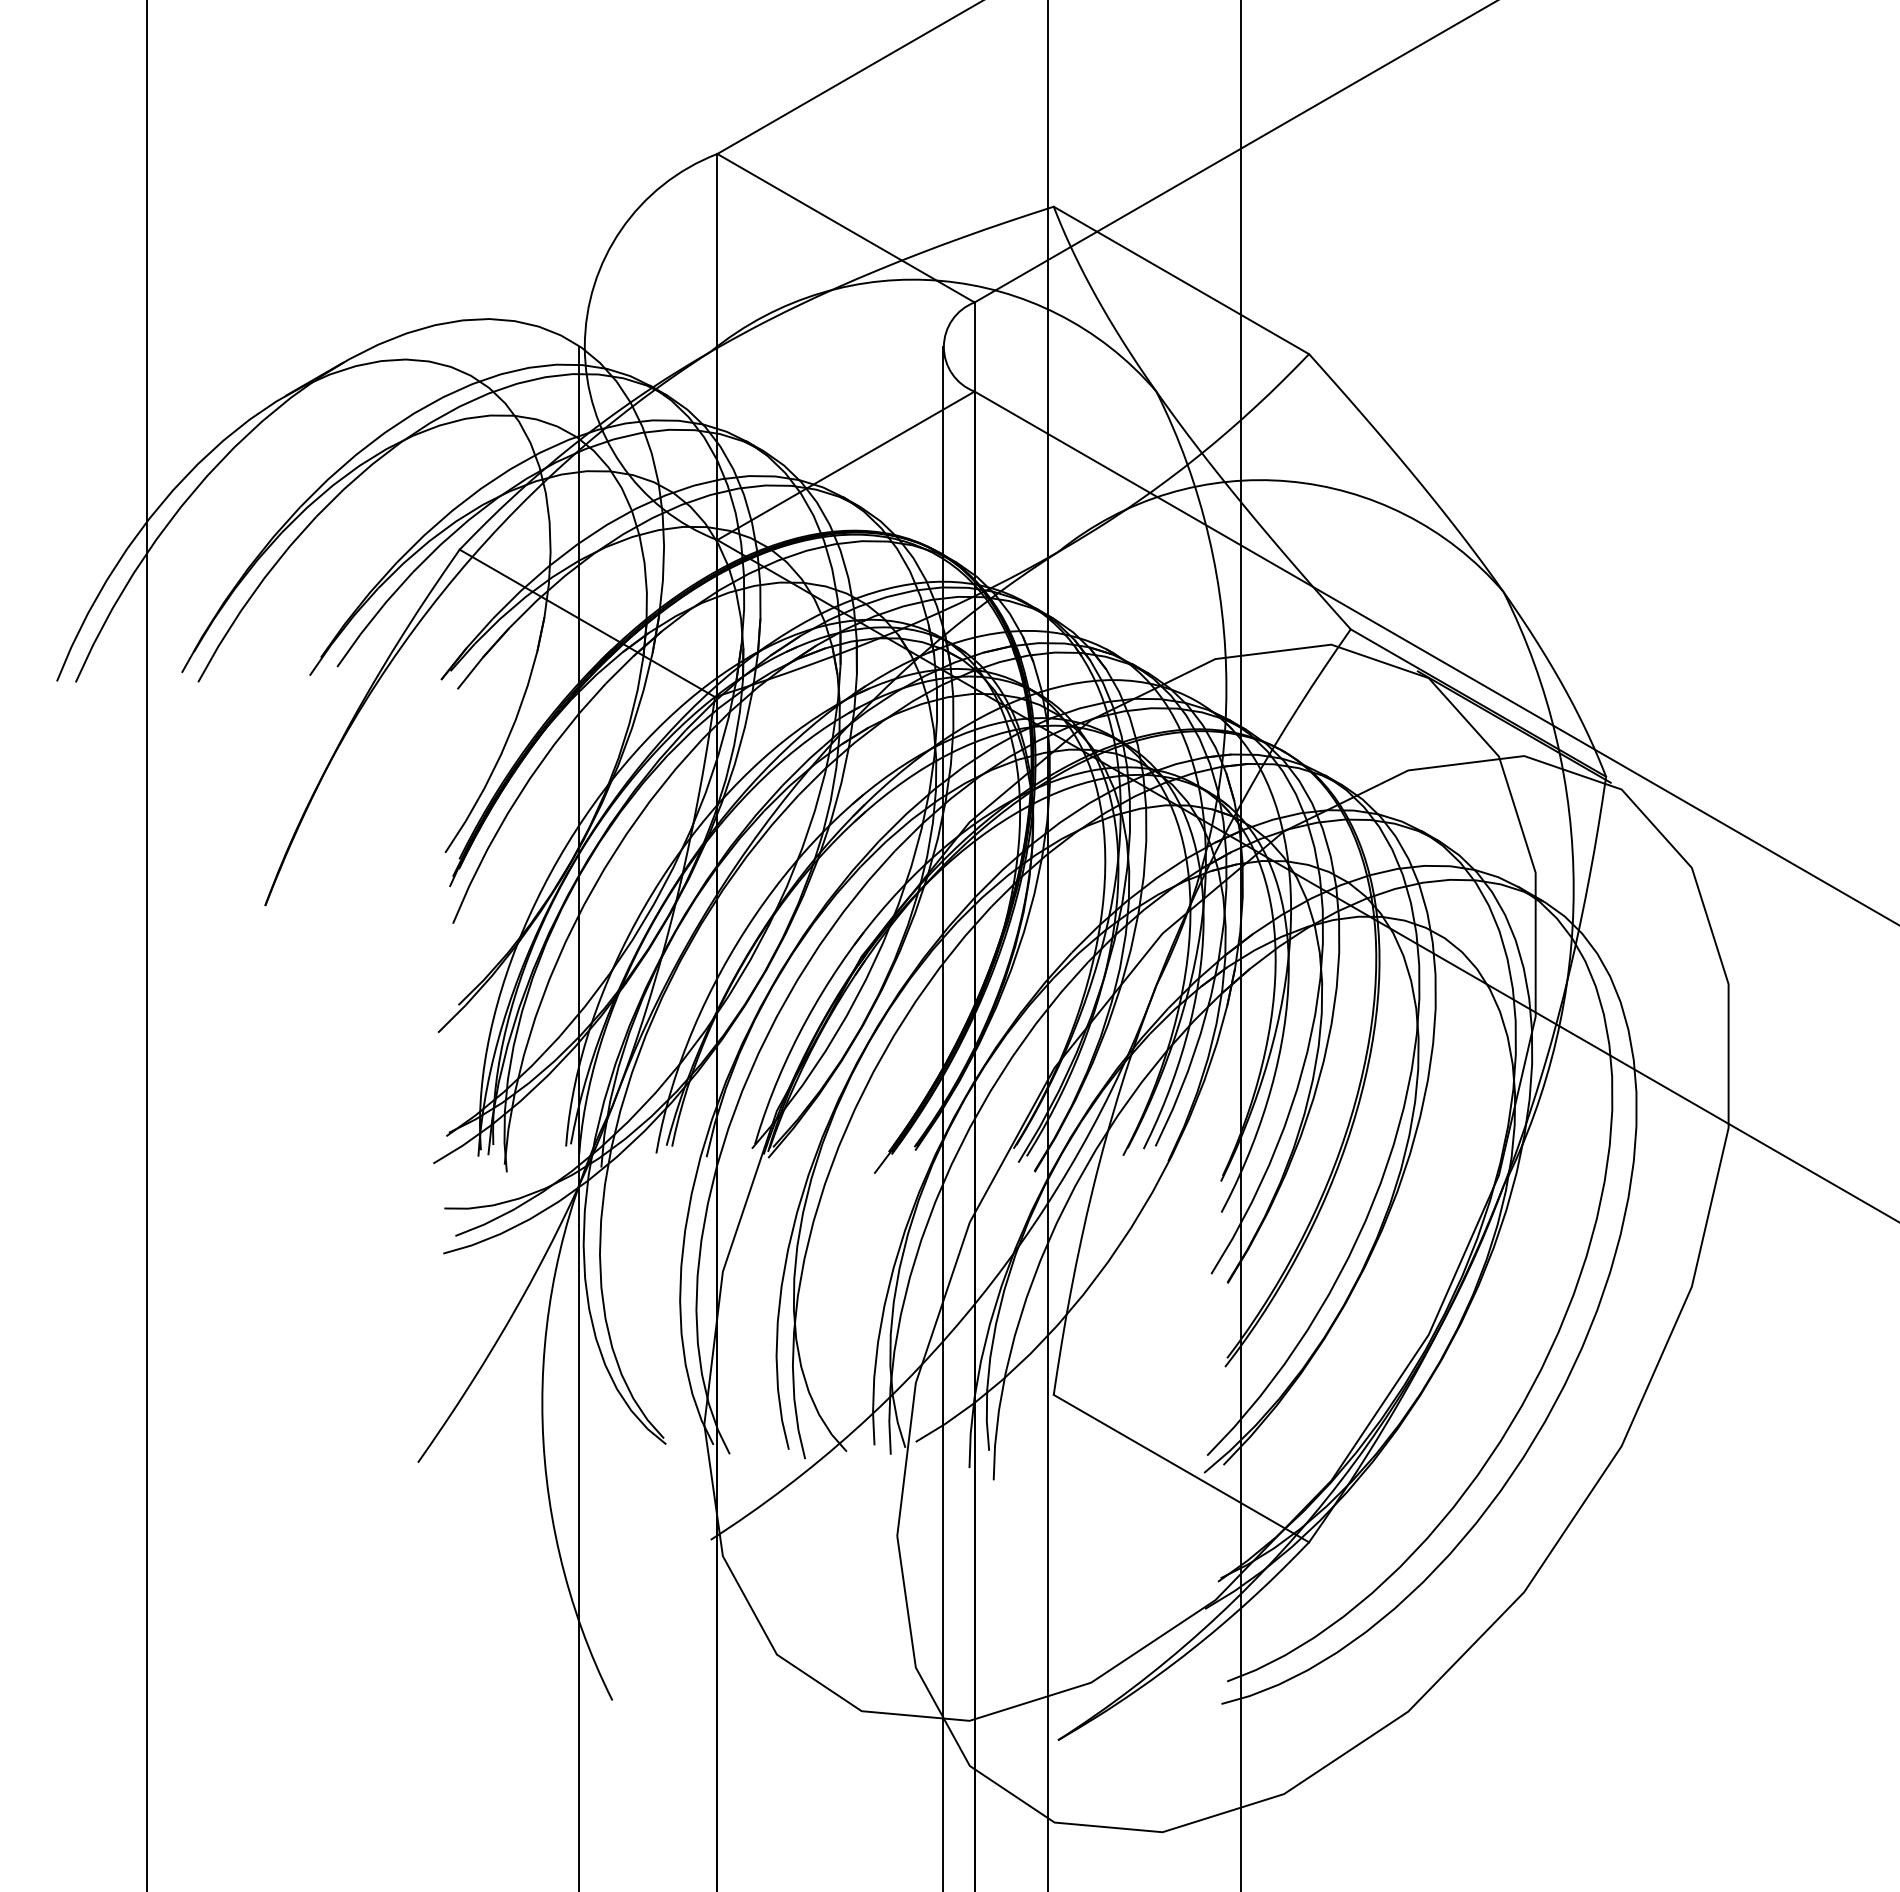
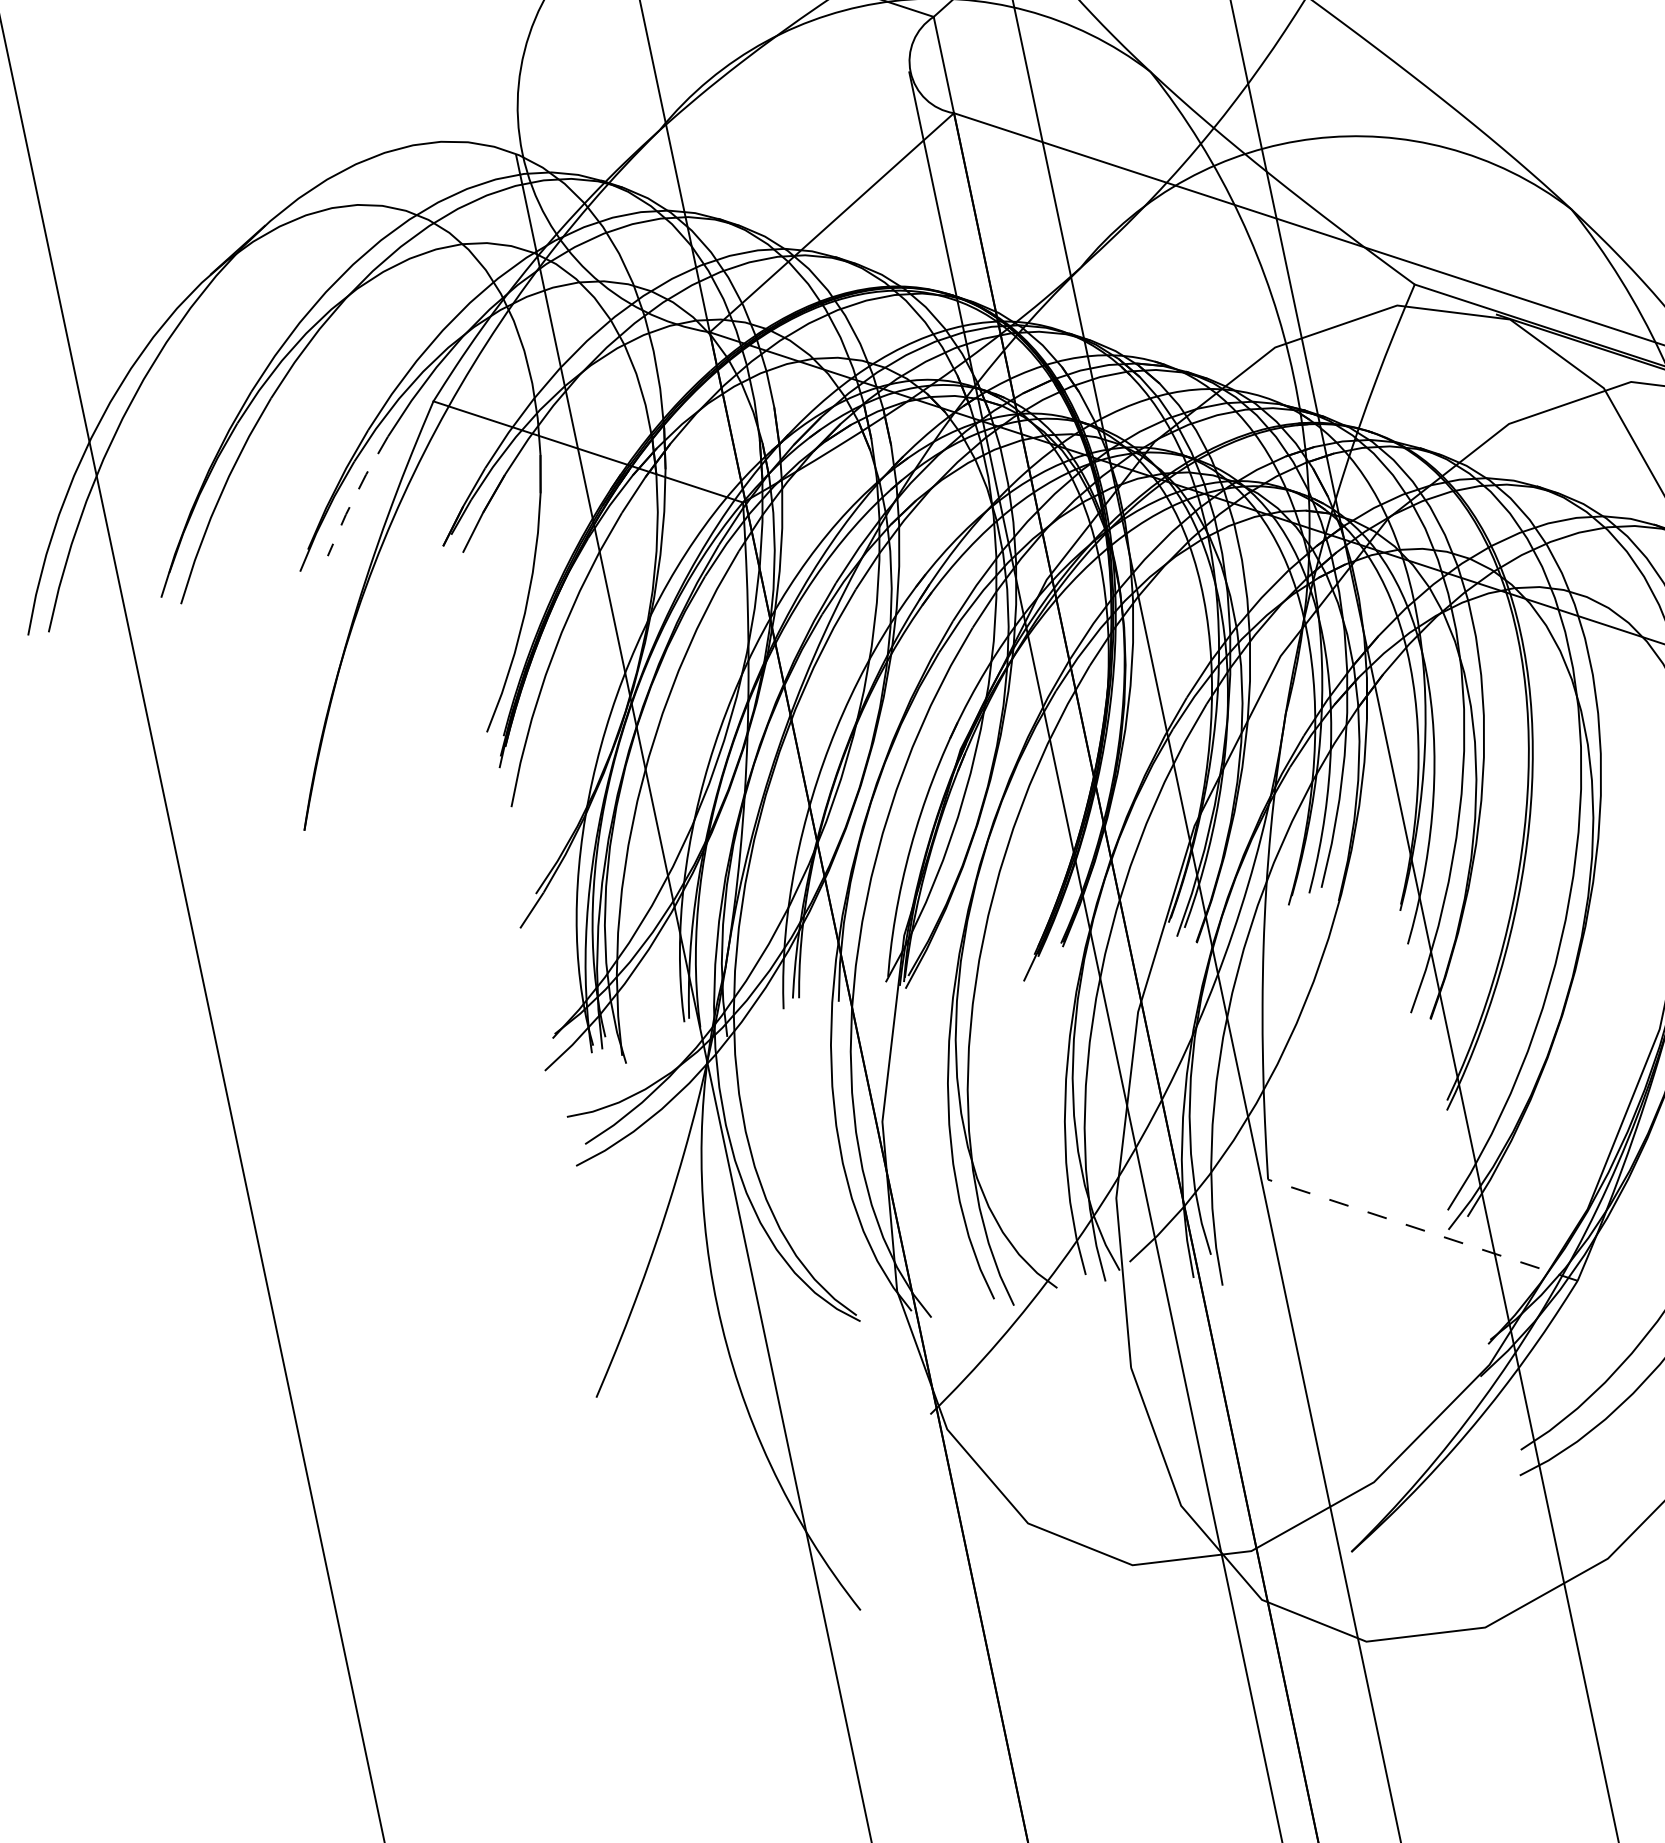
line: (372, 618) -> (354, 495), solid -> dashed
line: (1180, 1468) -> (1421, 1230), solid -> dashed

